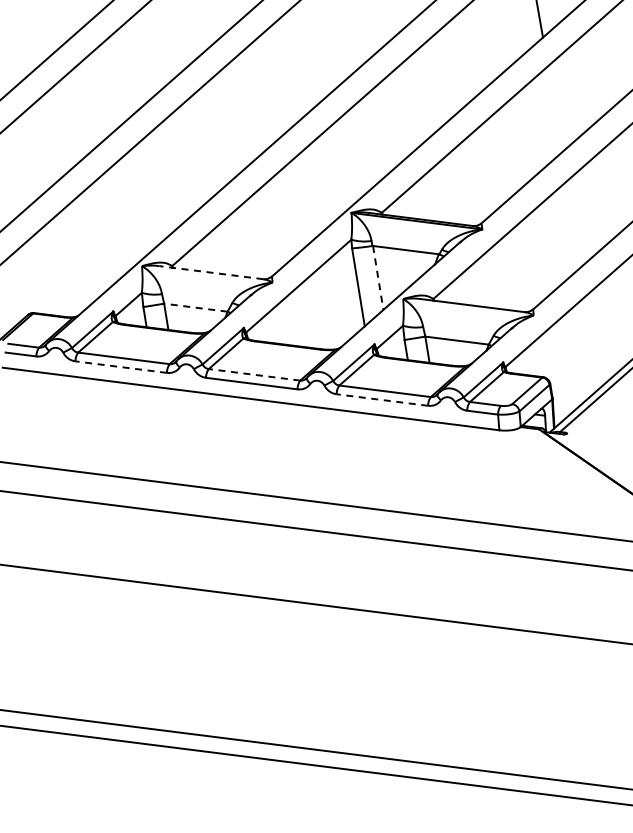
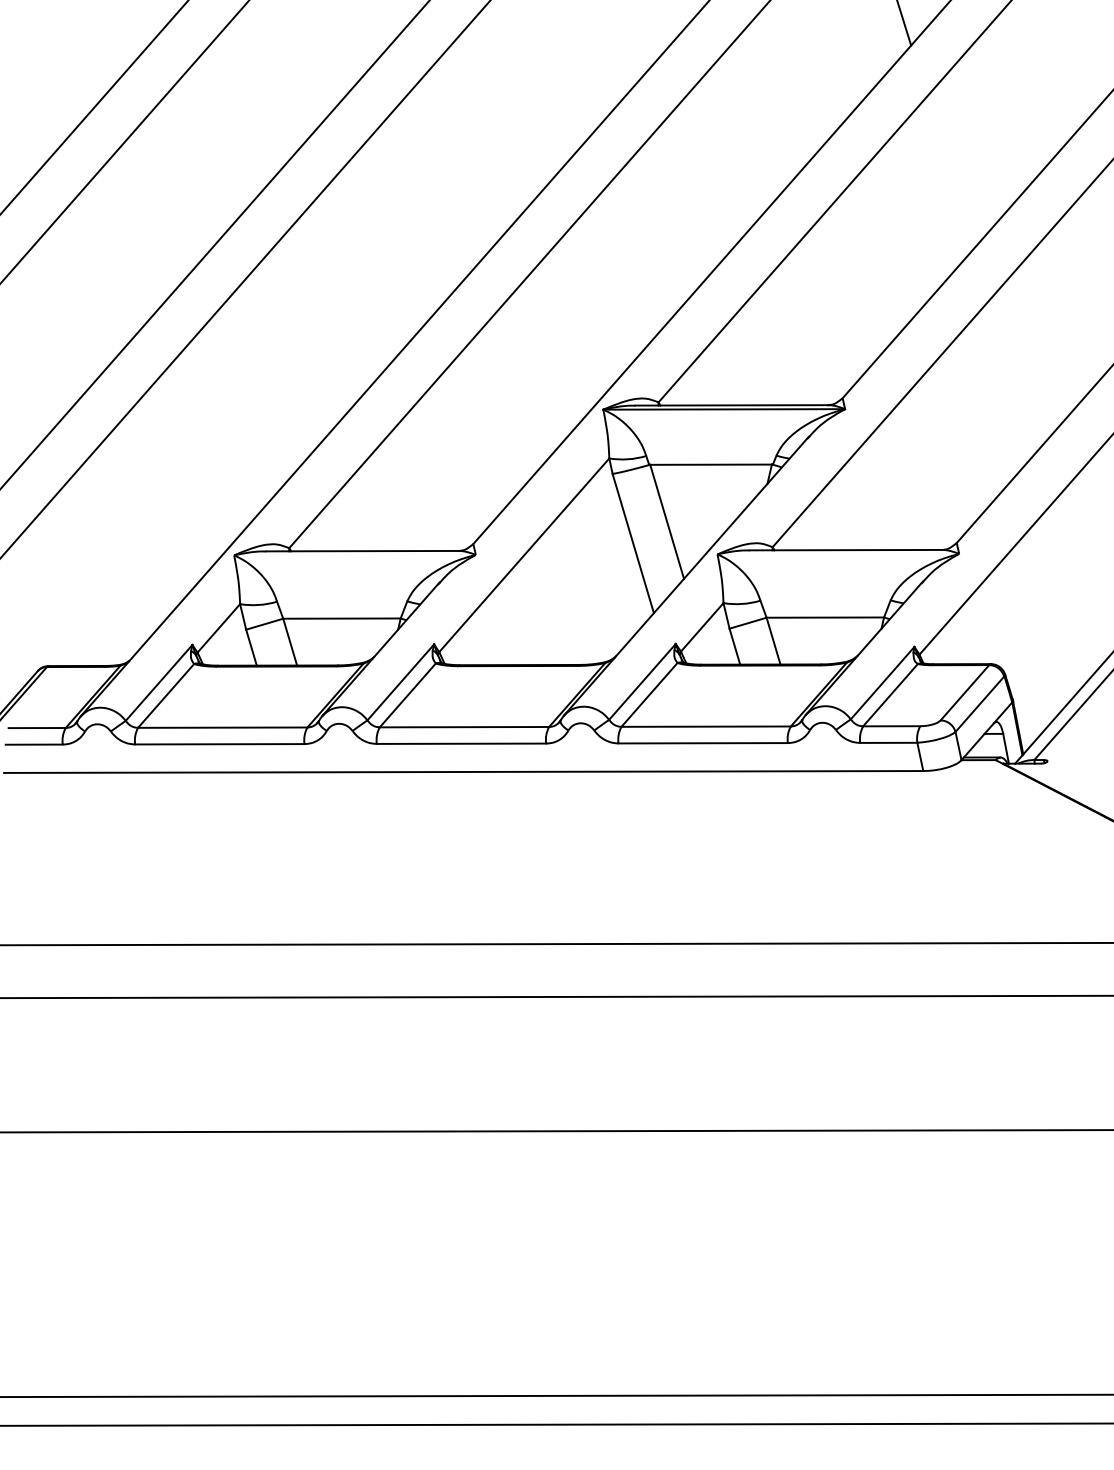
line: (211, 272) -> (362, 550), dashed -> solid
line: (378, 278) -> (667, 522), dashed -> solid
line: (195, 307) -> (341, 618), dashed -> solid
line: (120, 367) -> (218, 745), dashed -> solid
line: (254, 374) -> (464, 726), dashed -> solid
line: (381, 399) -> (701, 742), dashed -> solid

